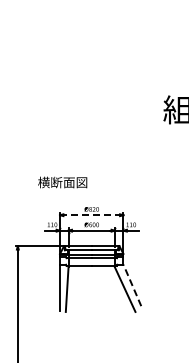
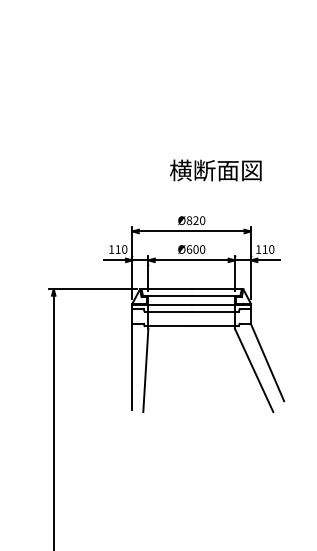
text: (62, 182) -> (215, 170), moved
line: (91, 215) -> (191, 232), dashed -> solid
line: (132, 285) -> (267, 362), dashed -> solid

